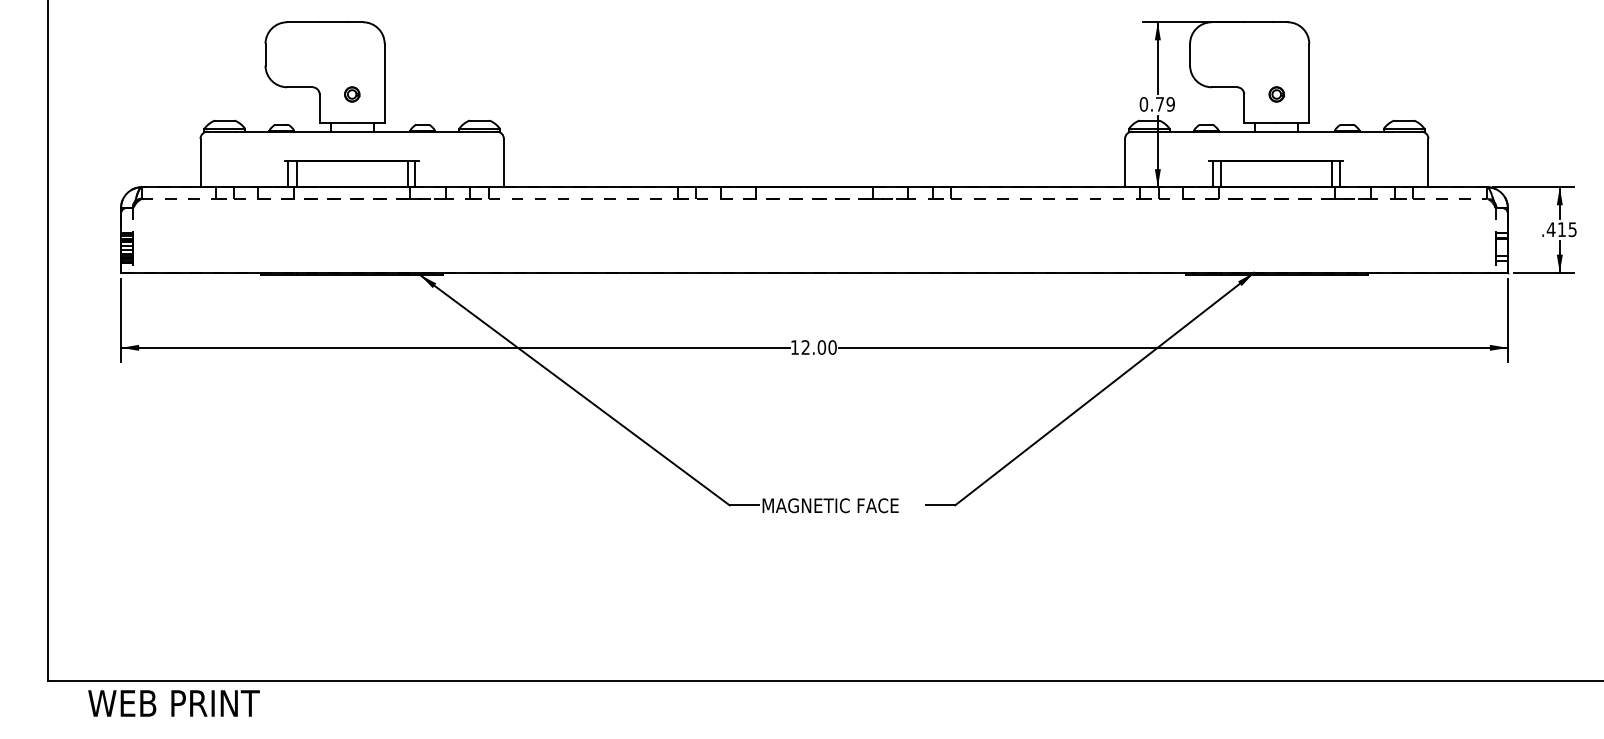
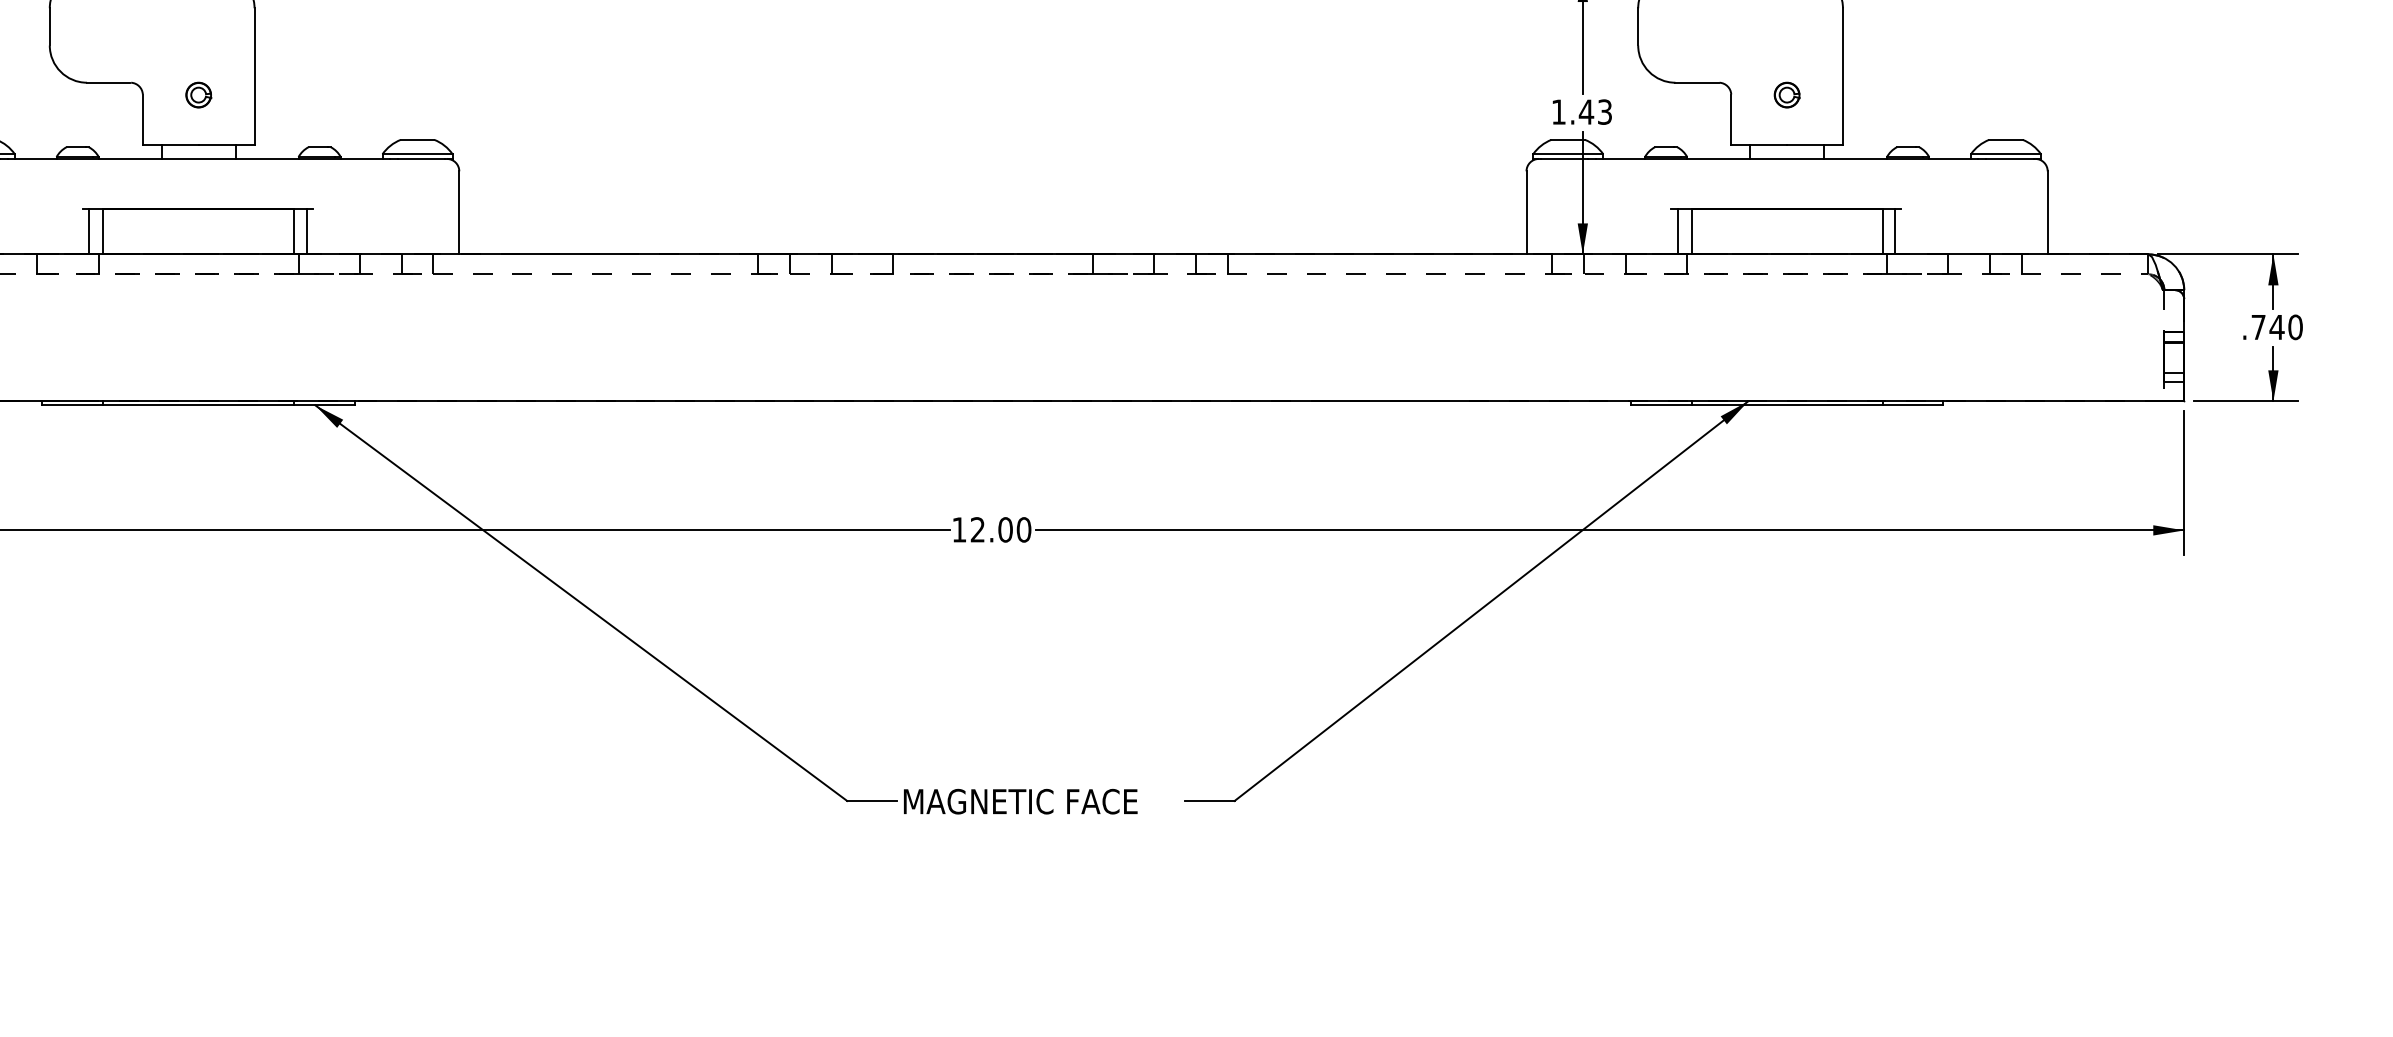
text: (1156, 104) -> (1580, 112), 0.79 -> 1.43
text: (1561, 229) -> (2276, 327), .415 -> .740

